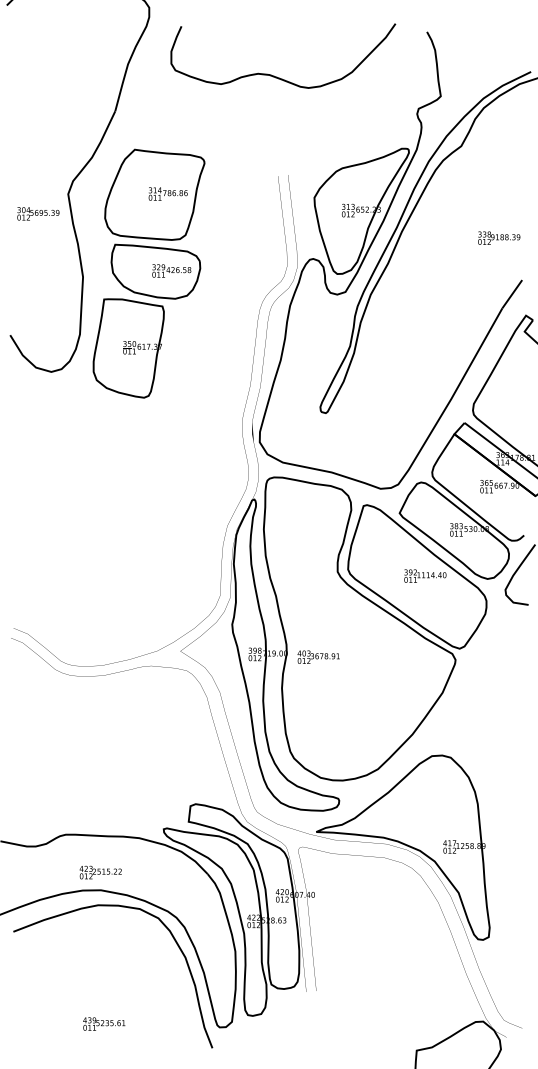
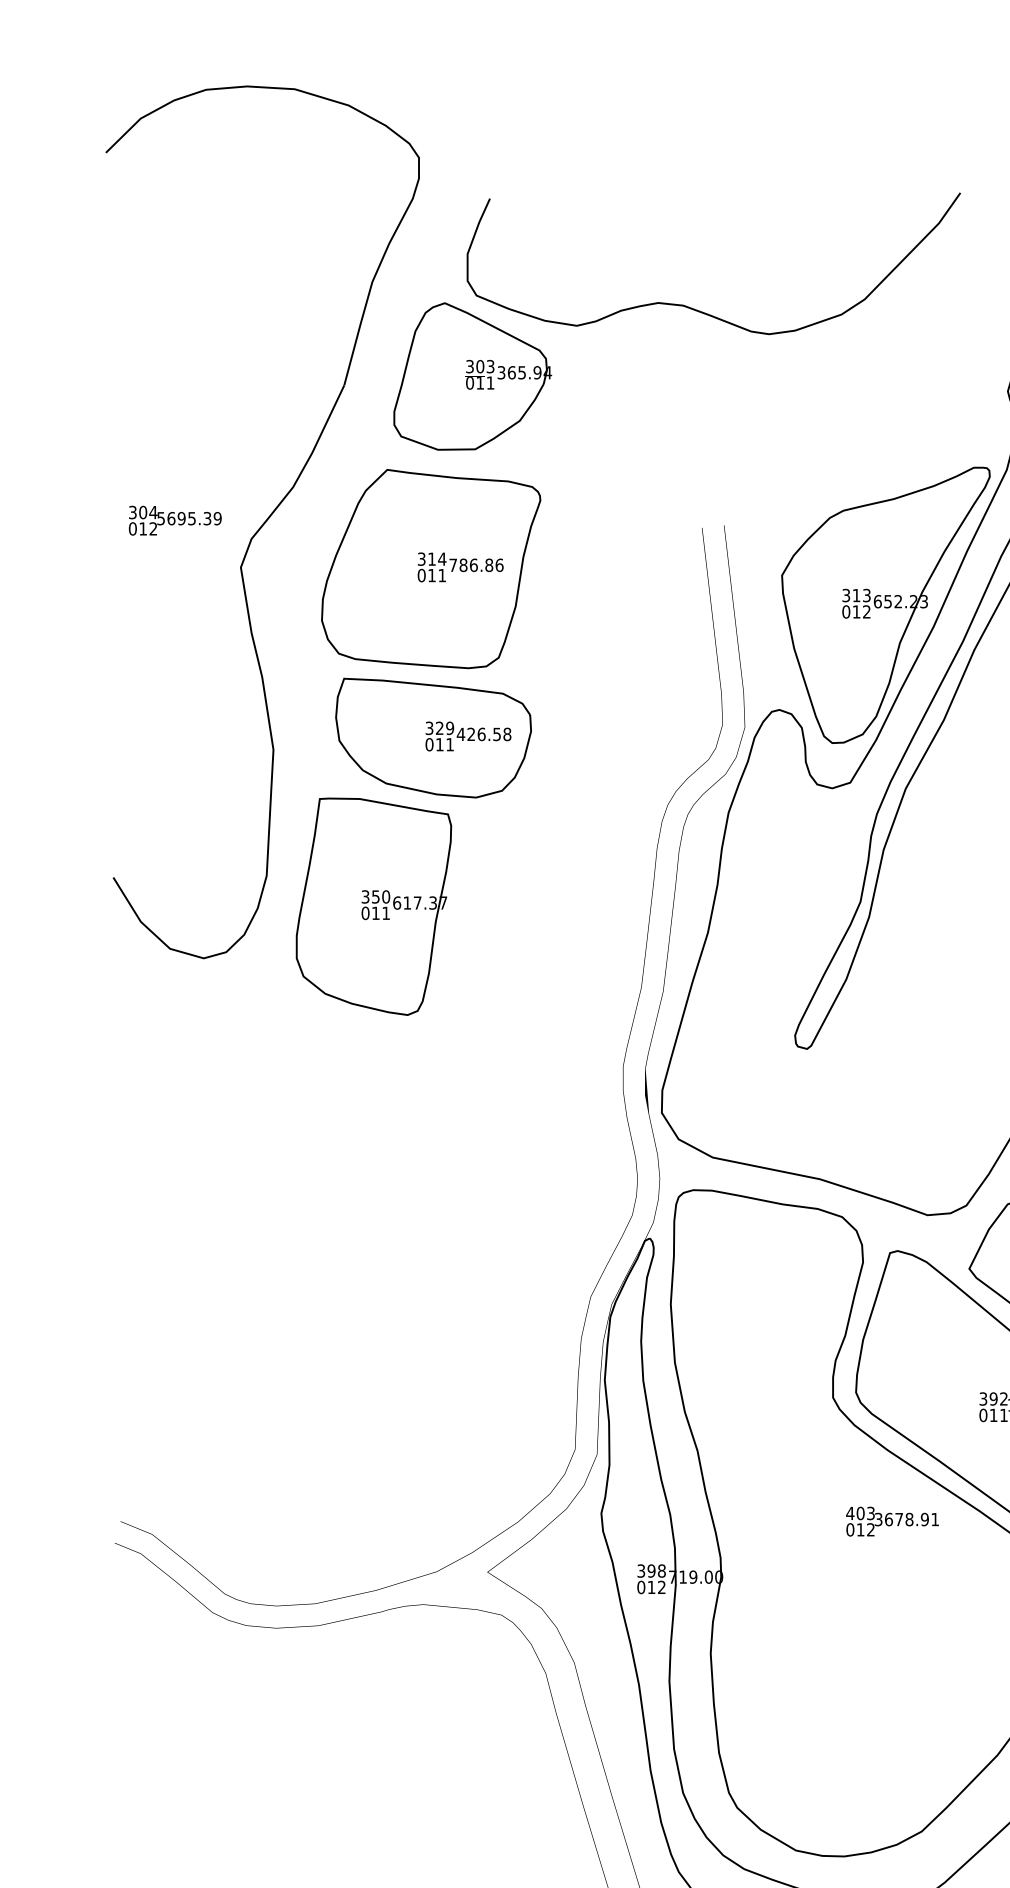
part: (173, 107) -> (472, 377), added
text: (38, 213) -> (175, 519), moved
text: (318, 656) -> (892, 1520), moved

